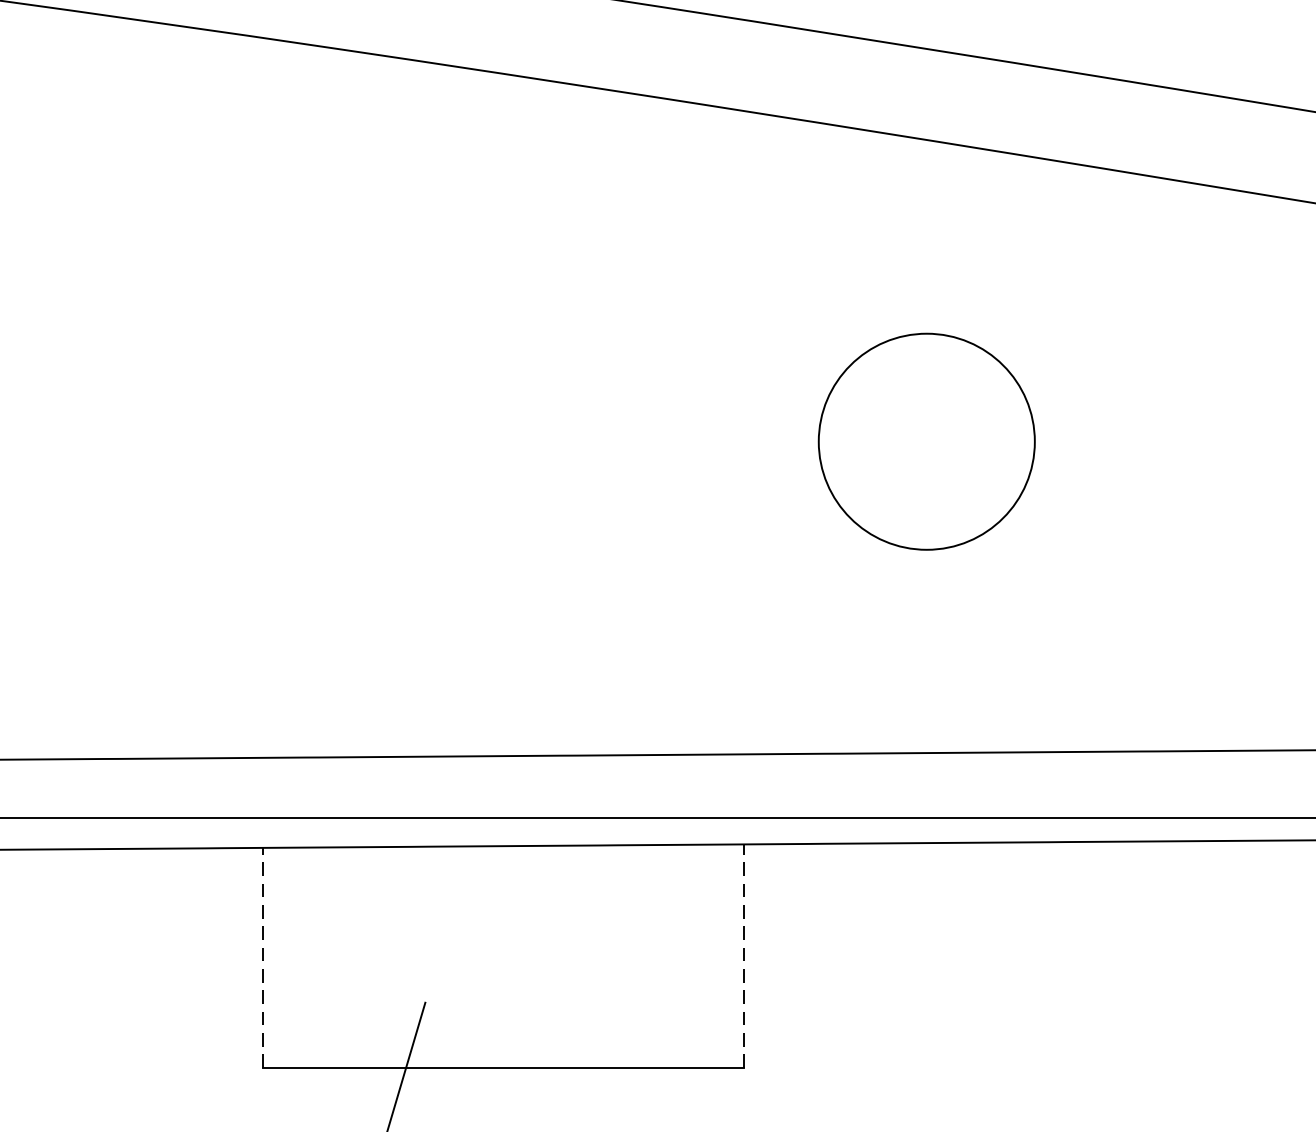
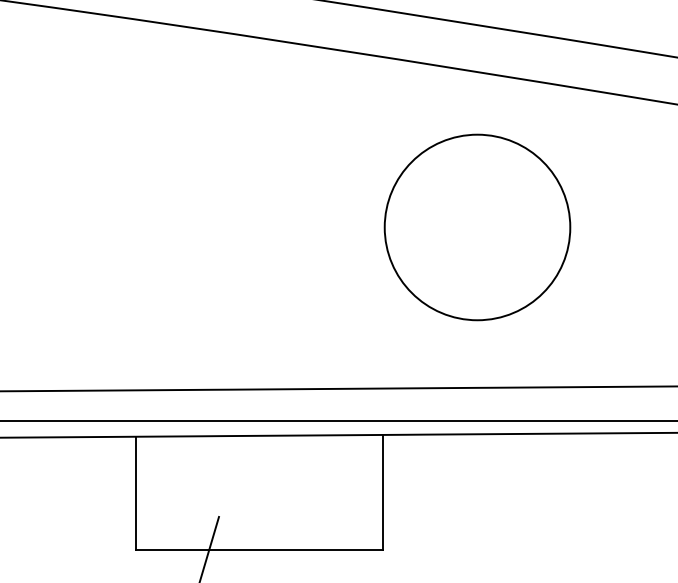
circle: (926, 441) -> (477, 227), size x1.67
line: (744, 956) -> (383, 492), dashed -> solid
line: (263, 958) -> (135, 493), dashed -> solid

